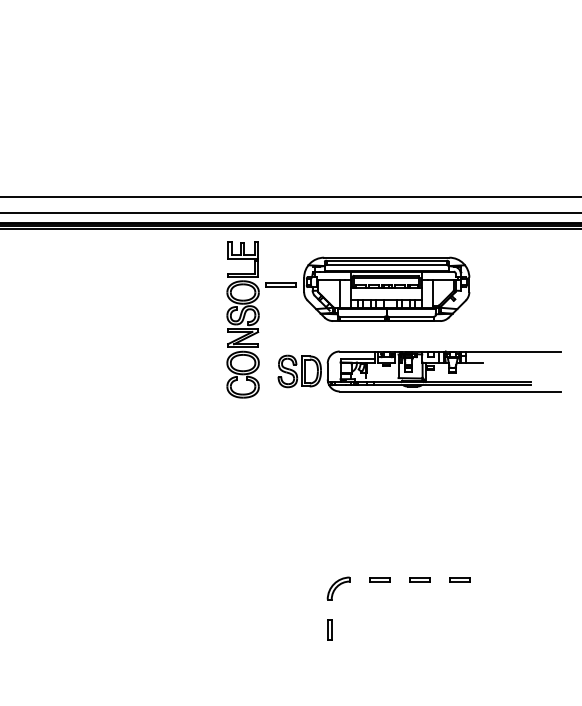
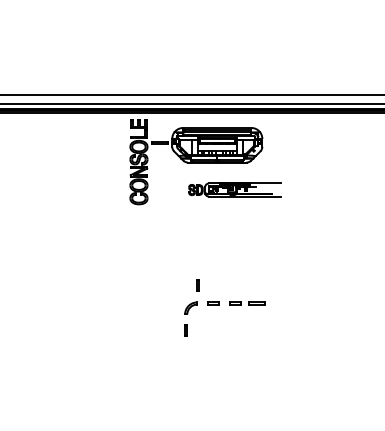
part: (418, 370) -> (234, 189), size x0.6
part: (350, 546) -> (197, 285), added
part: (460, 579) -> (257, 303), size x1.4

